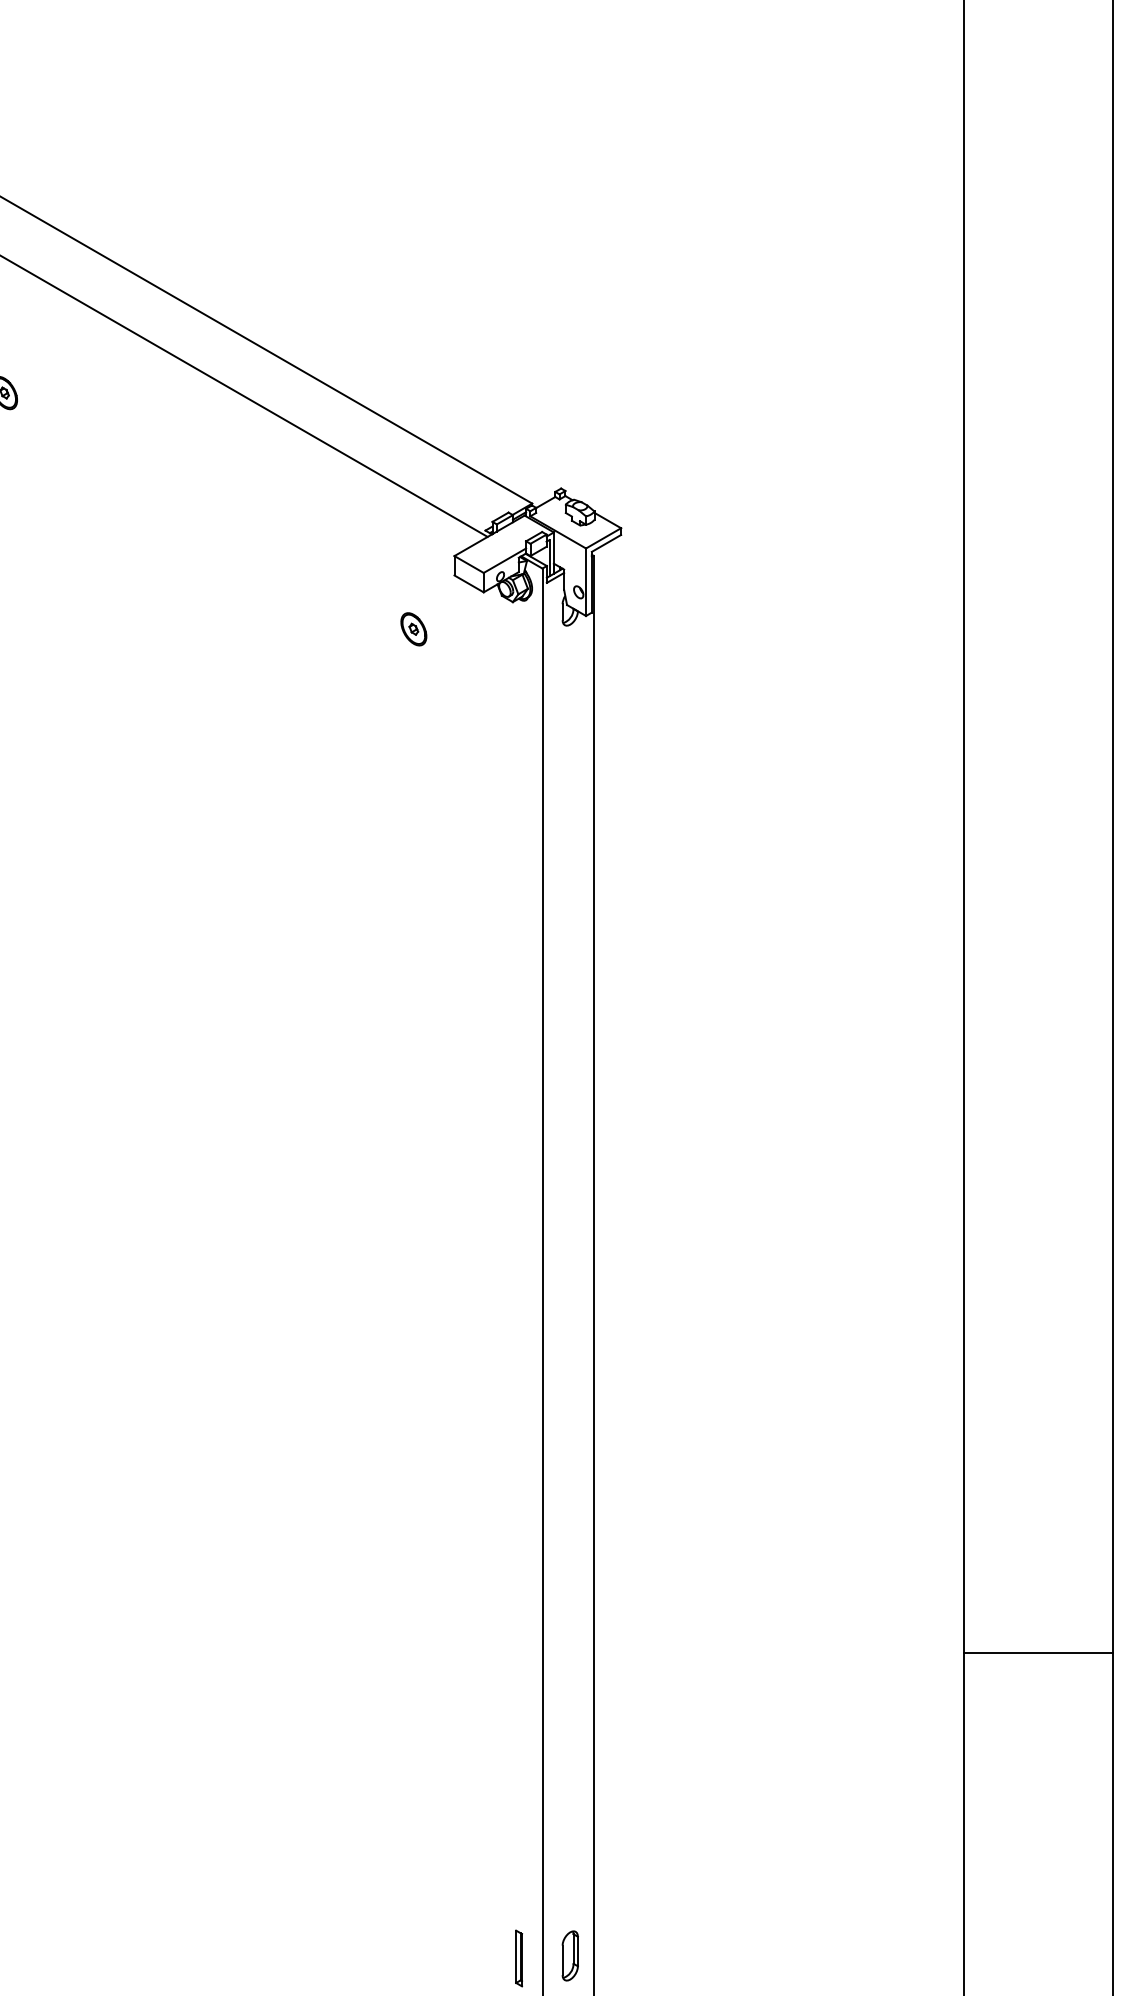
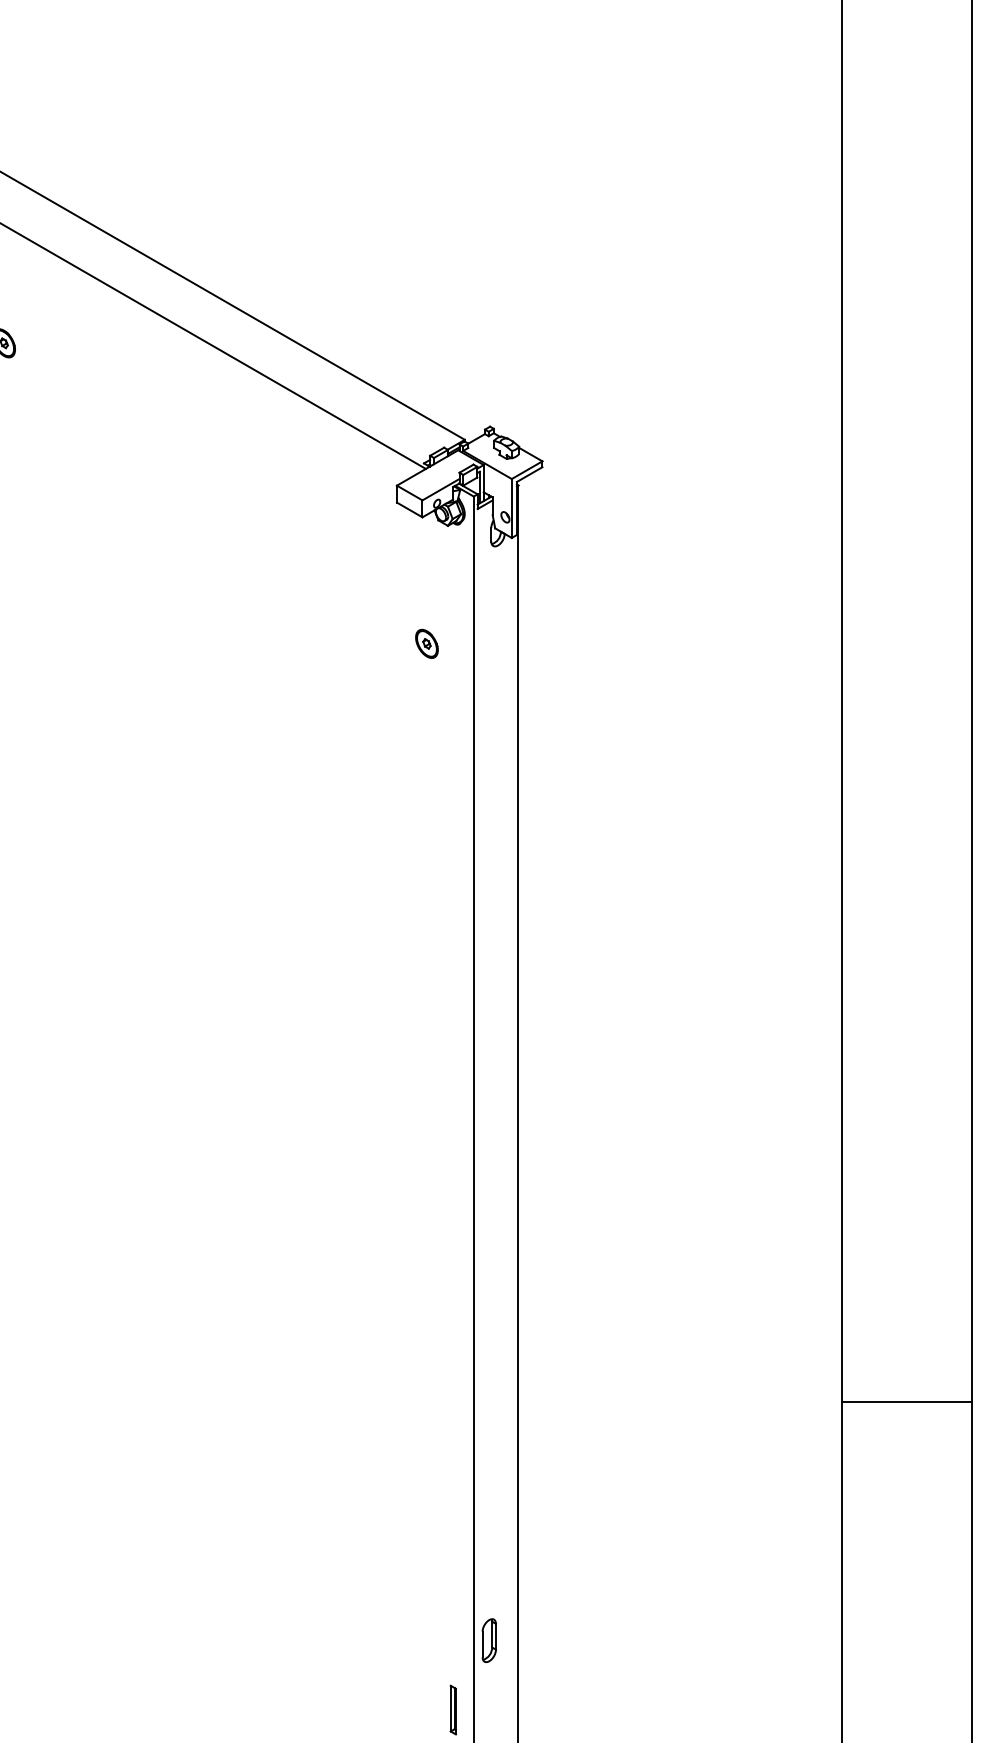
part: (413, 629) -> (426, 644), moved
line: (1038, 1653) -> (906, 1402), moved
part: (569, 1955) -> (488, 1640), moved

